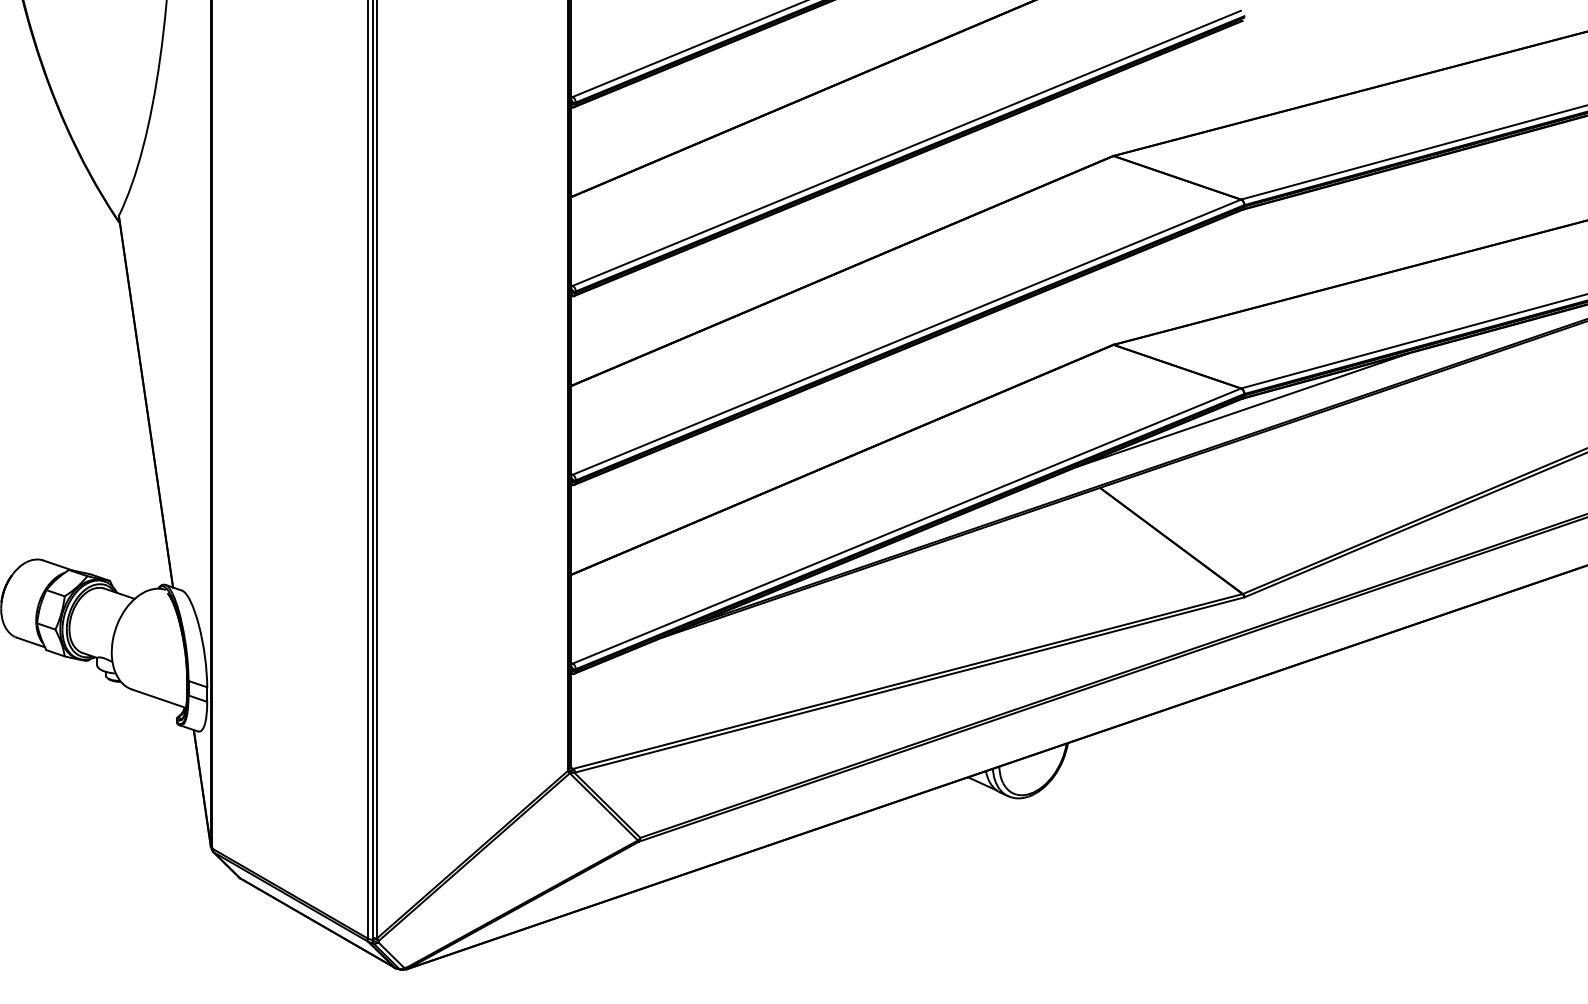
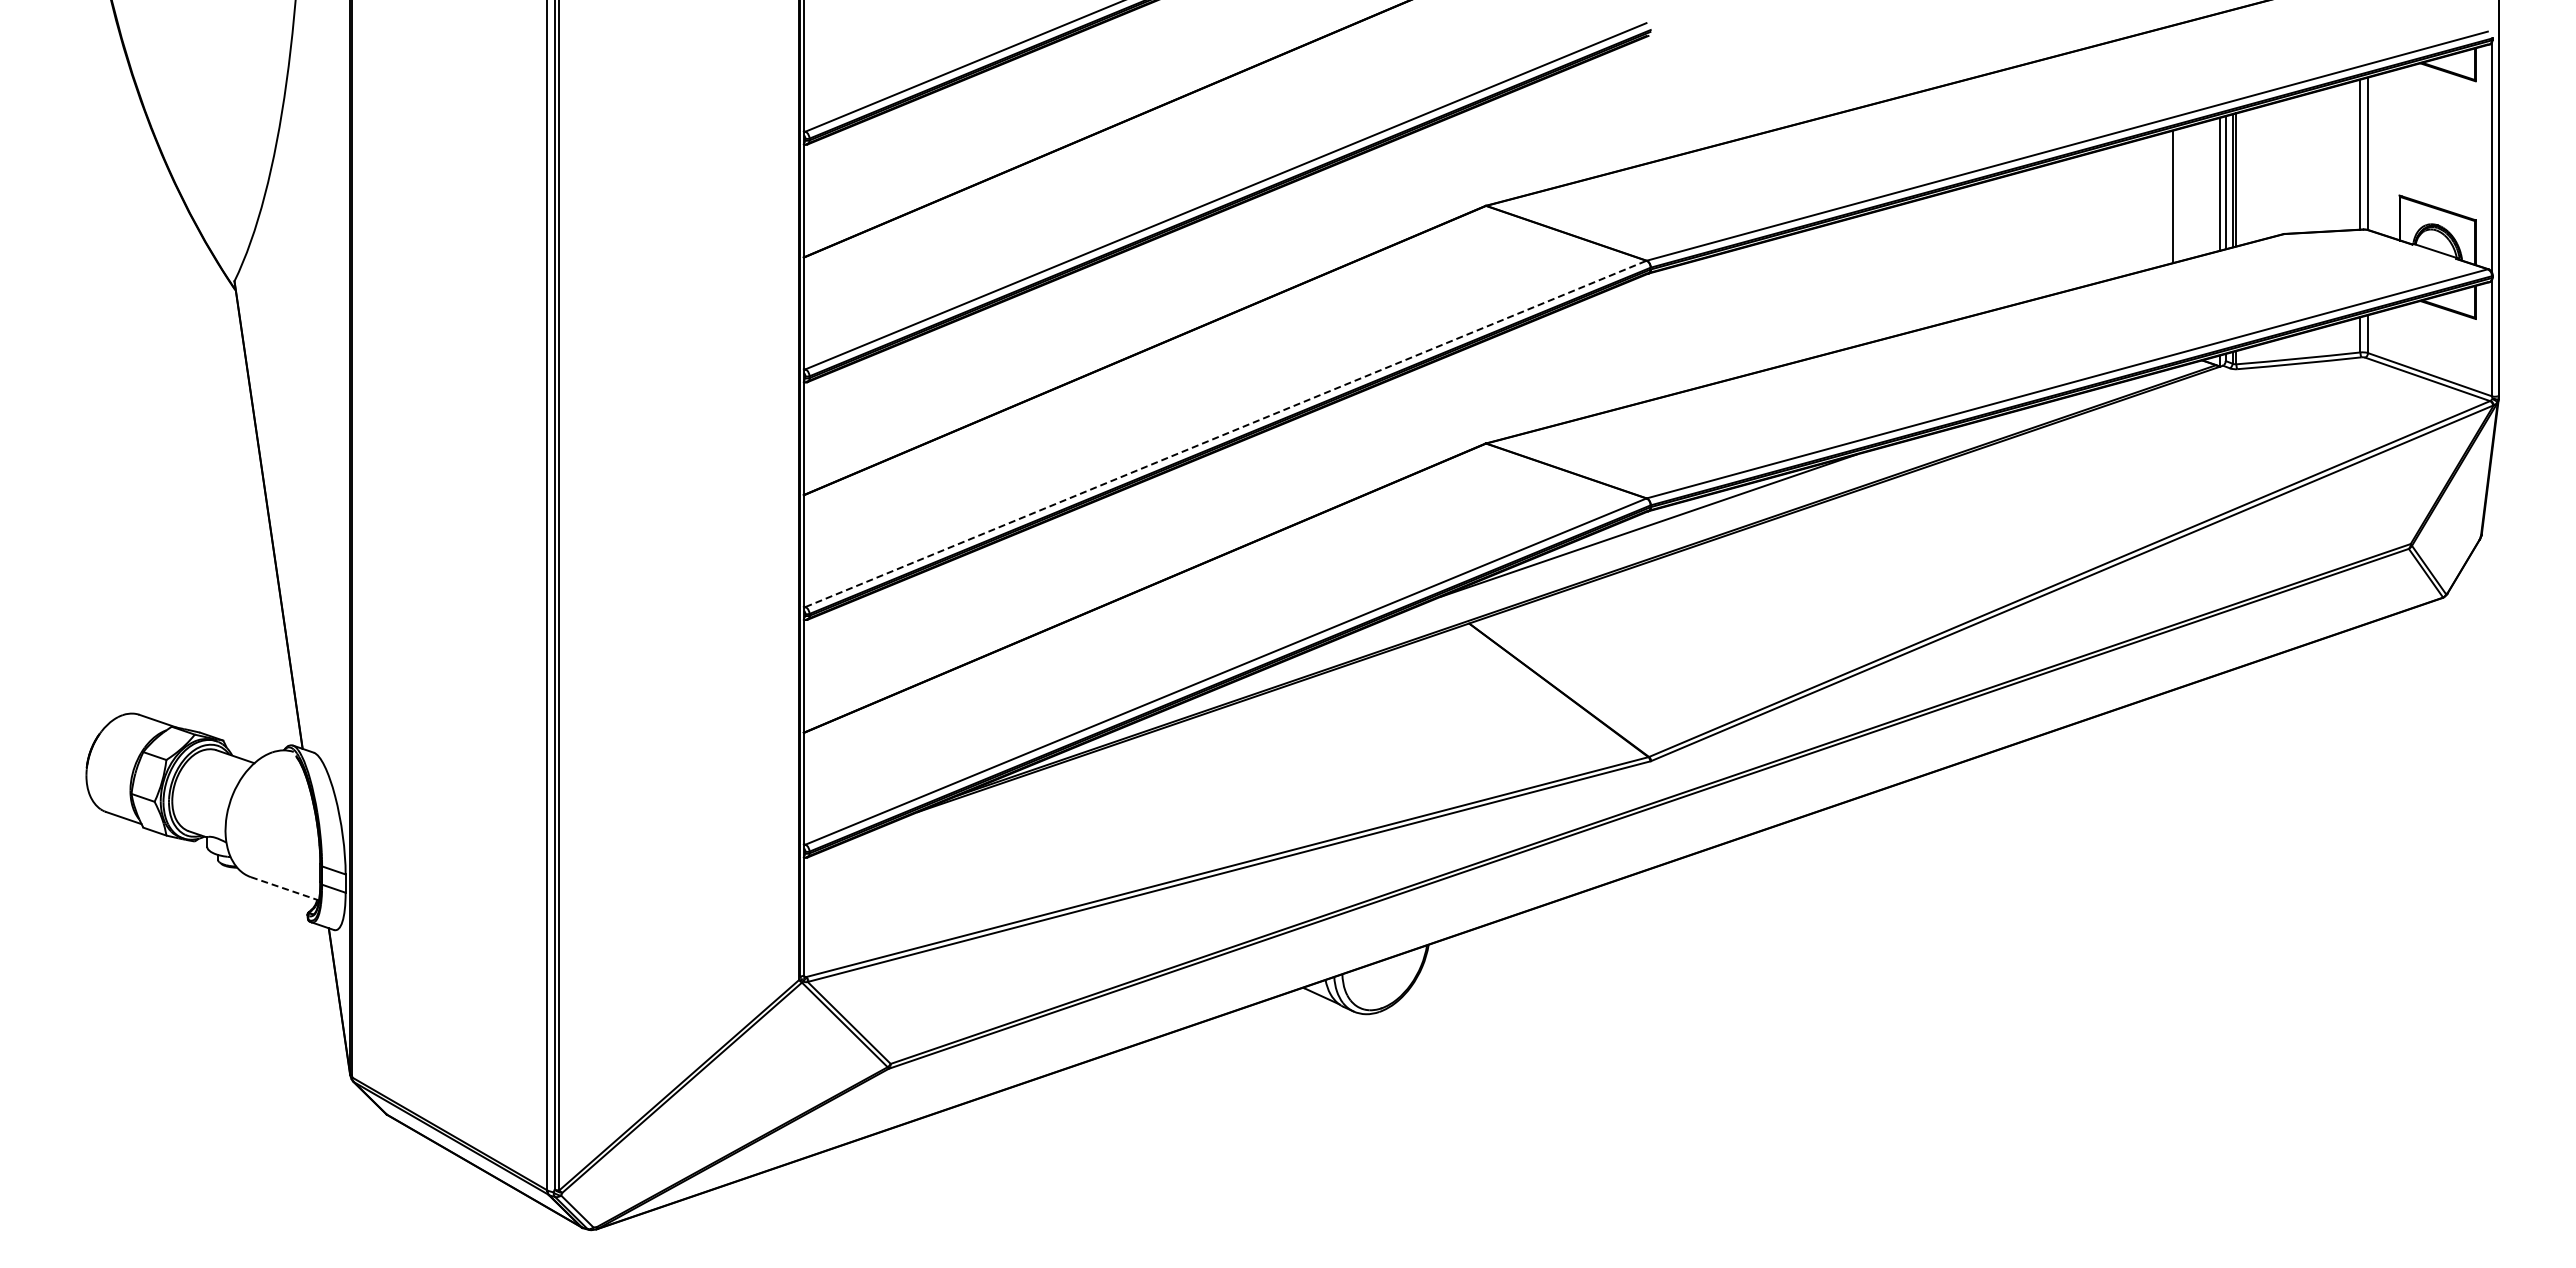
line: (906, 336) -> (1225, 433), solid -> dashed
line: (159, 698) -> (285, 888), solid -> dashed

